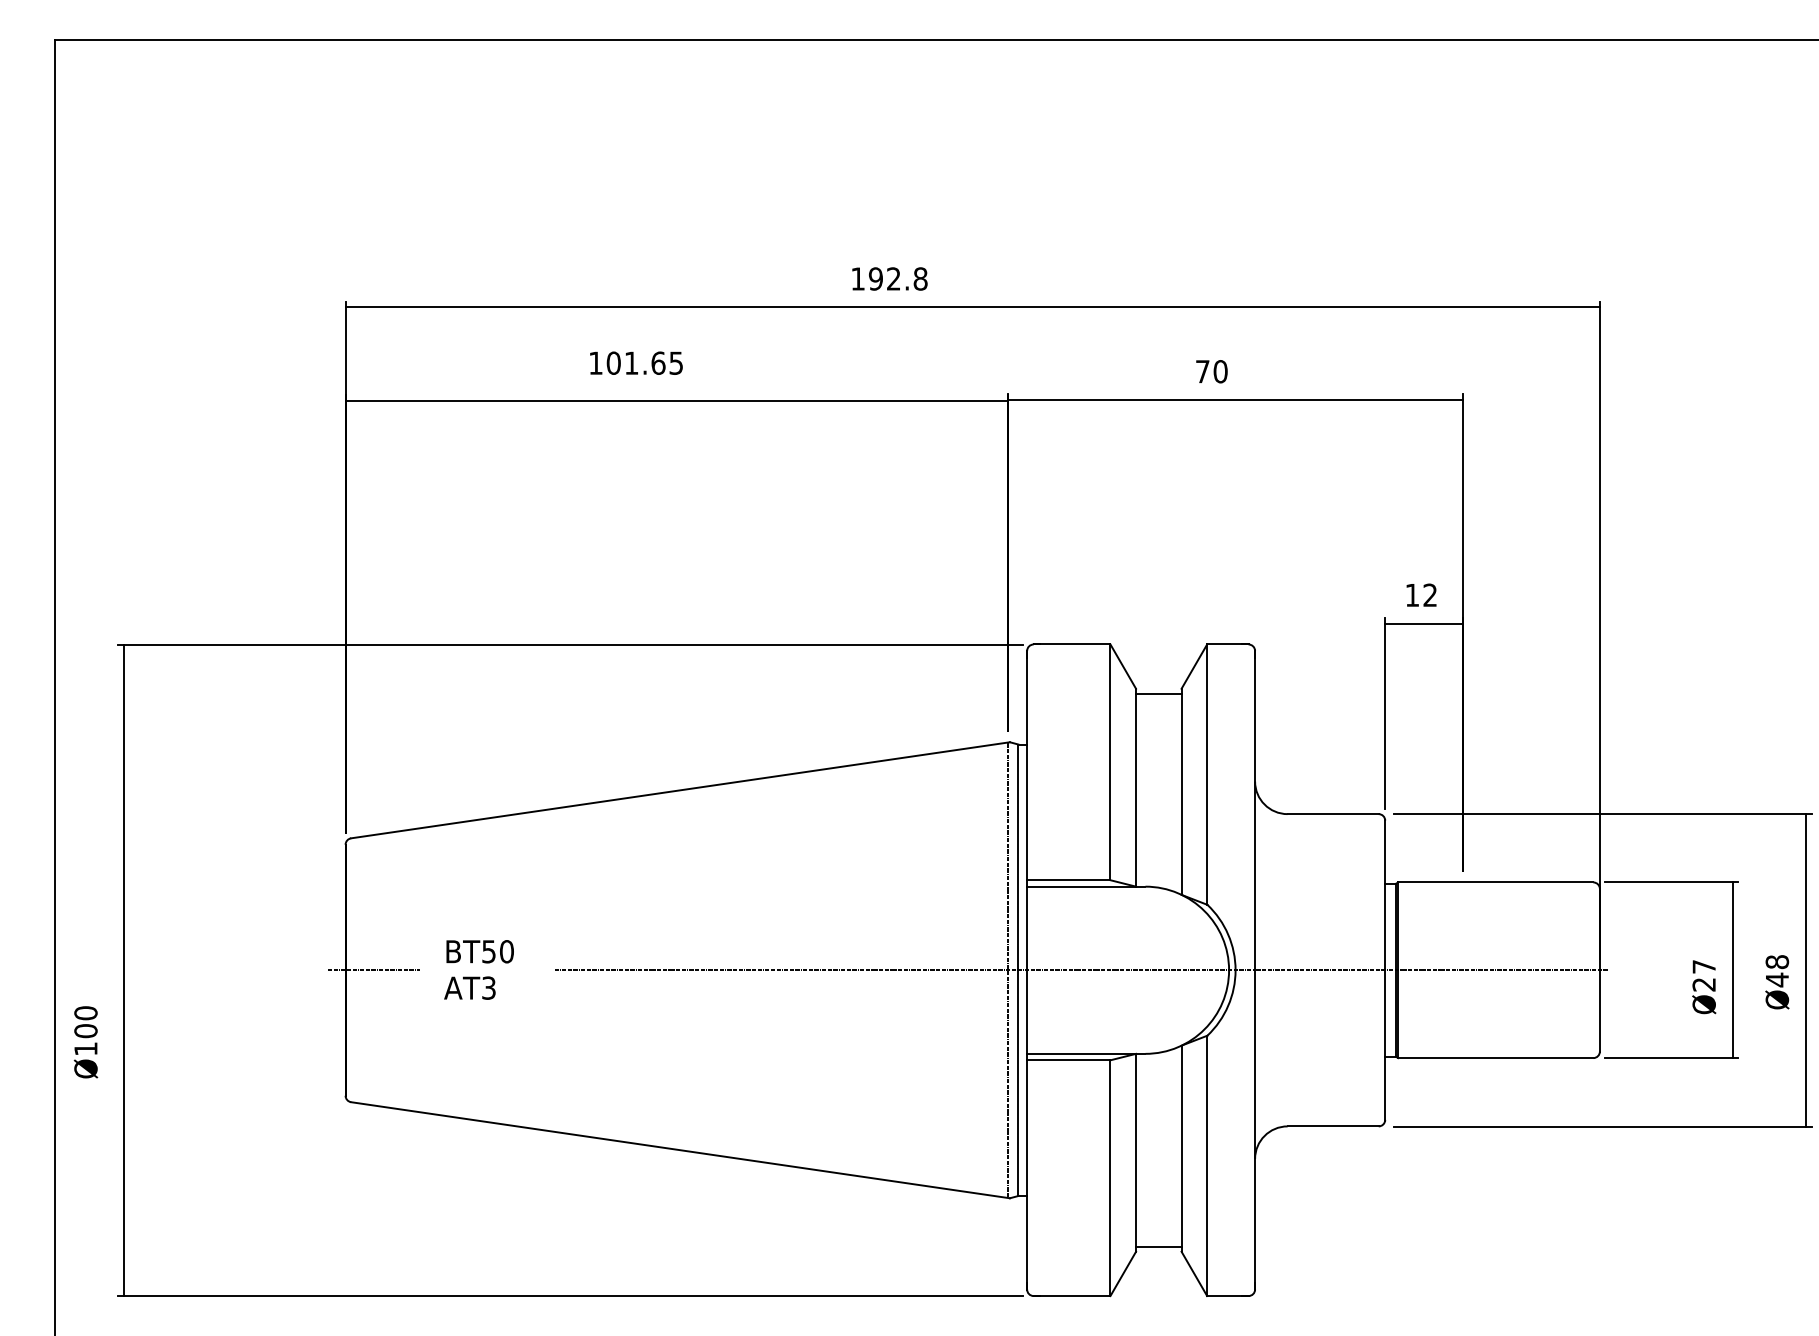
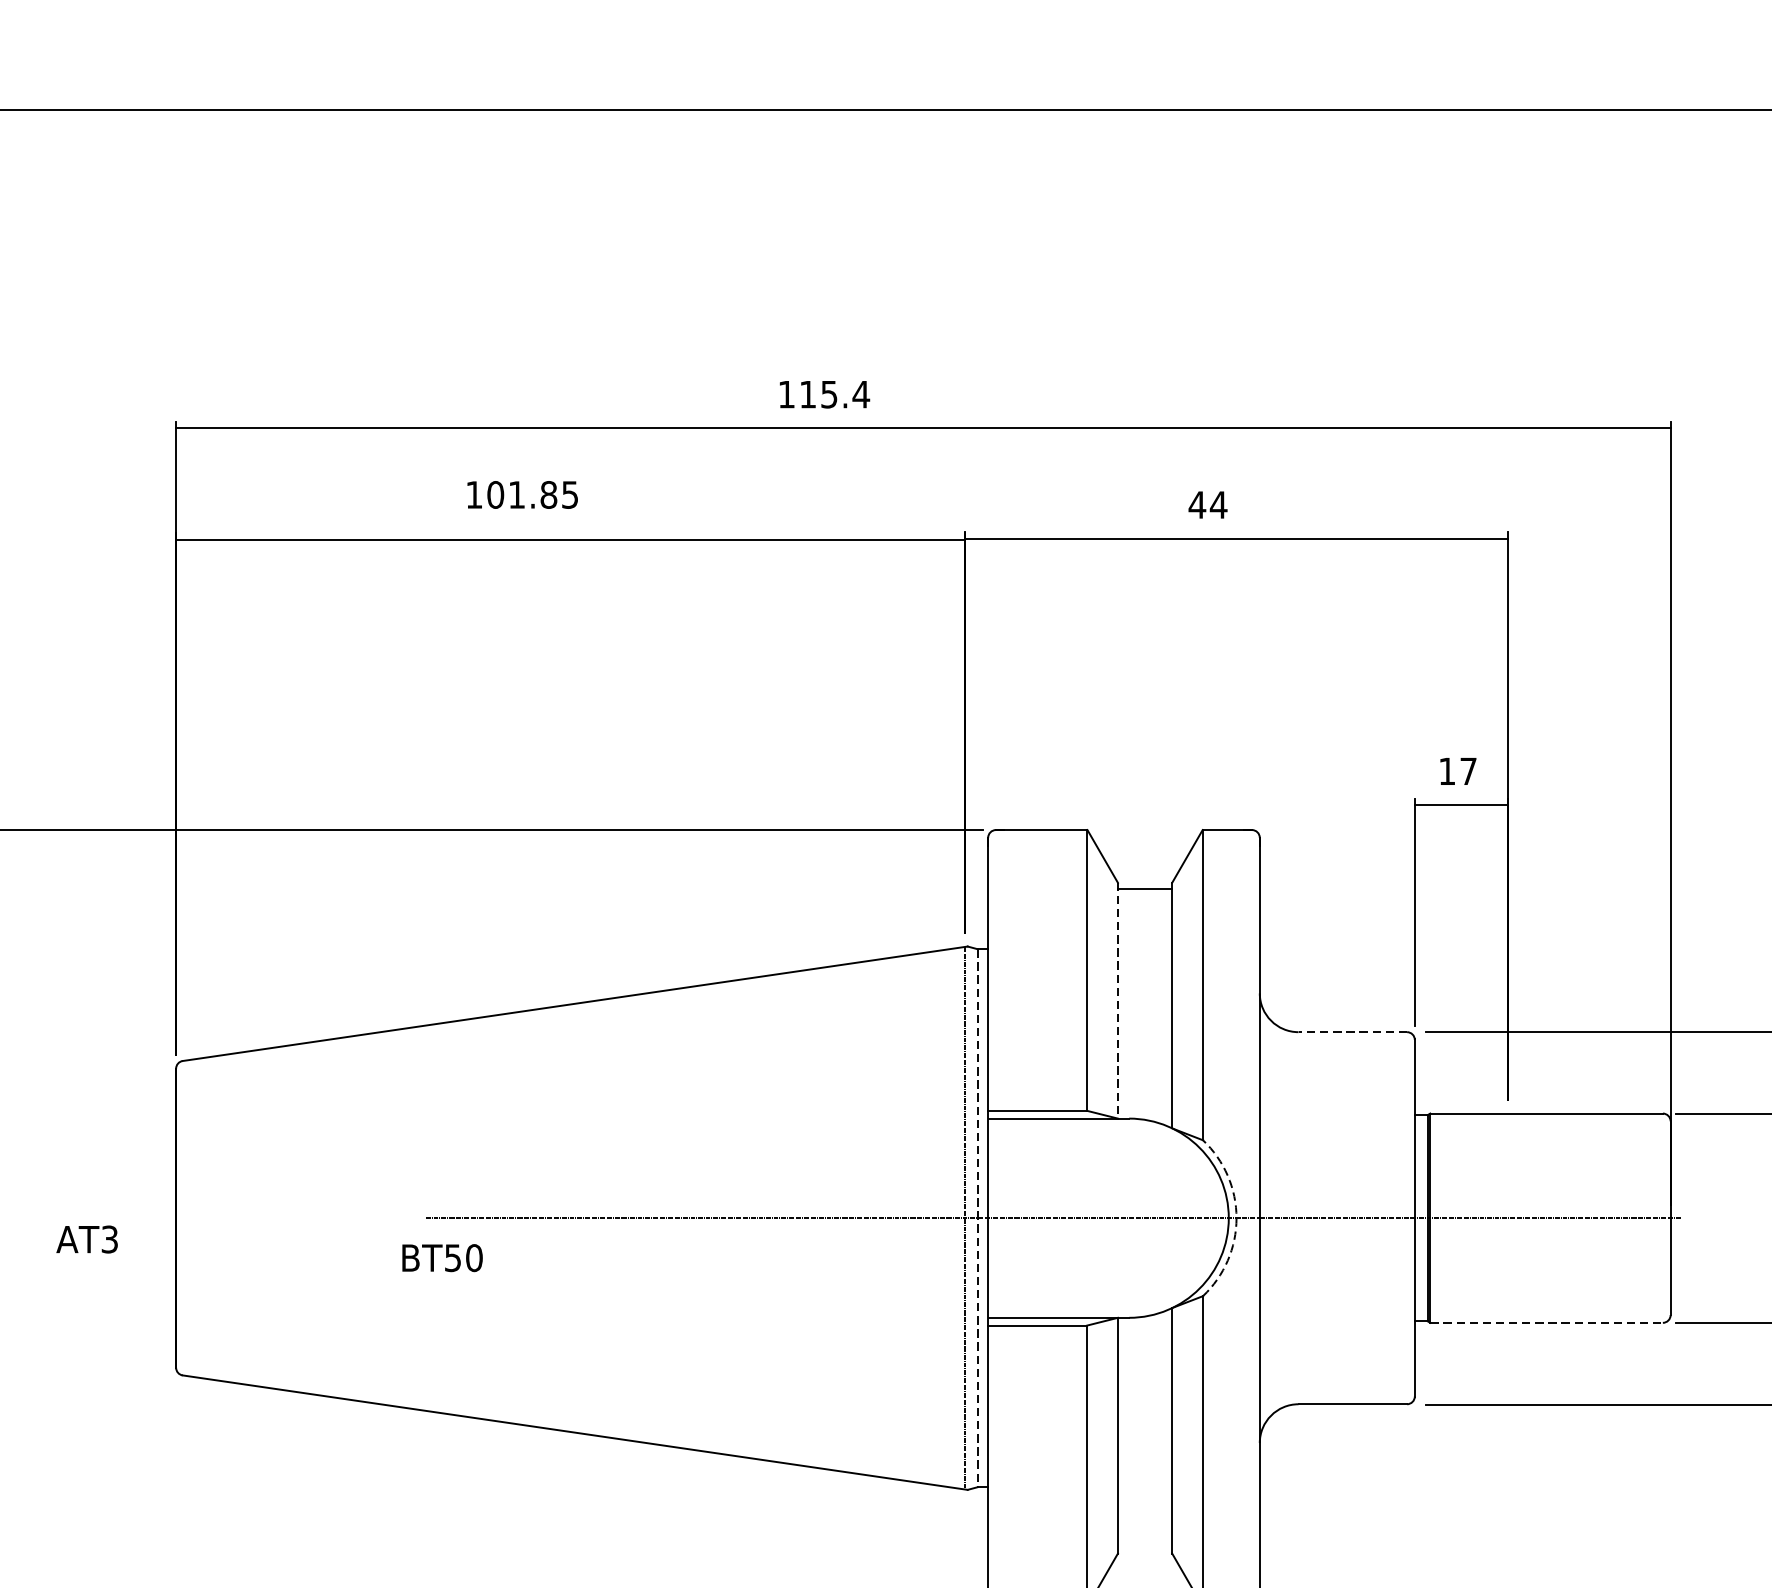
text: (898, 278) -> (834, 393), 192.8 -> 115.4
text: (658, 362) -> (548, 494), 101.65 -> 101.85
text: (1211, 371) -> (1207, 504), 70 -> 44
text: (1429, 594) -> (1467, 770), 12 -> 17
line: (1136, 787) -> (1118, 1000), solid -> dashed
line: (1333, 814) -> (1353, 1032), solid -> dashed
text: (479, 951) -> (441, 1257), moved
line: (373, 970) -> (209, 1218), removed
line: (1018, 970) -> (977, 1218), solid -> dashed
arc: (1235, 970) -> (1236, 1218), solid -> dashed
text: (469, 987) -> (86, 1238), moved
line: (1495, 1058) -> (1546, 1323), solid -> dashed
line: (1158, 1246) -> (1144, 1547), removed

